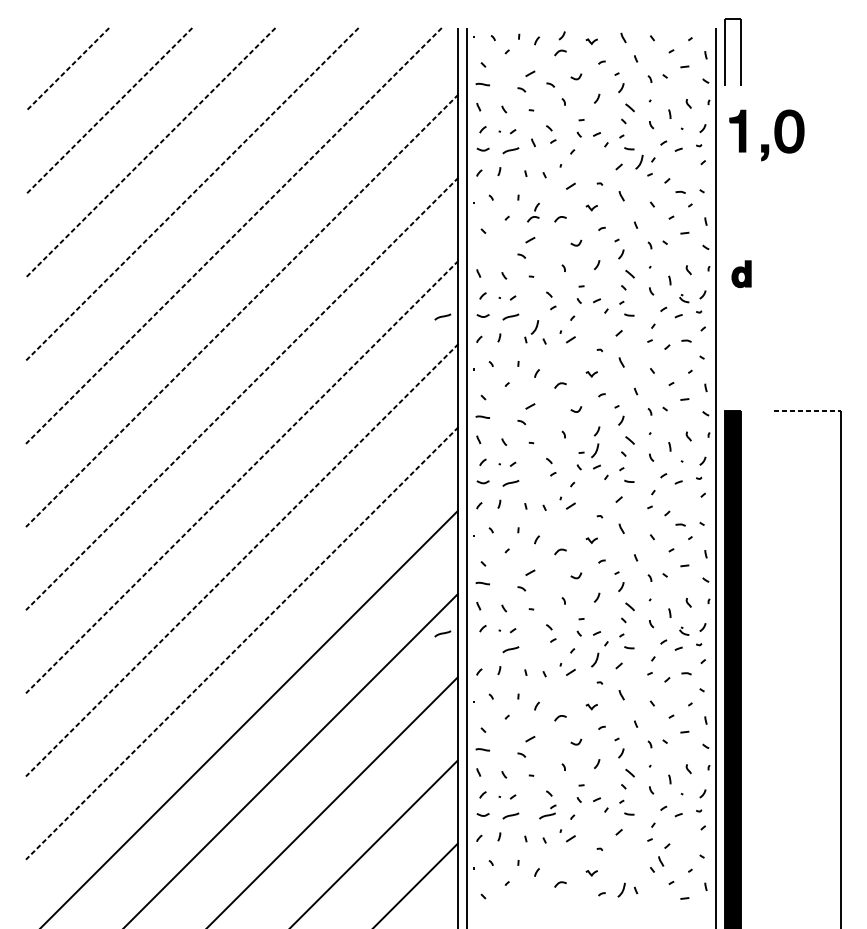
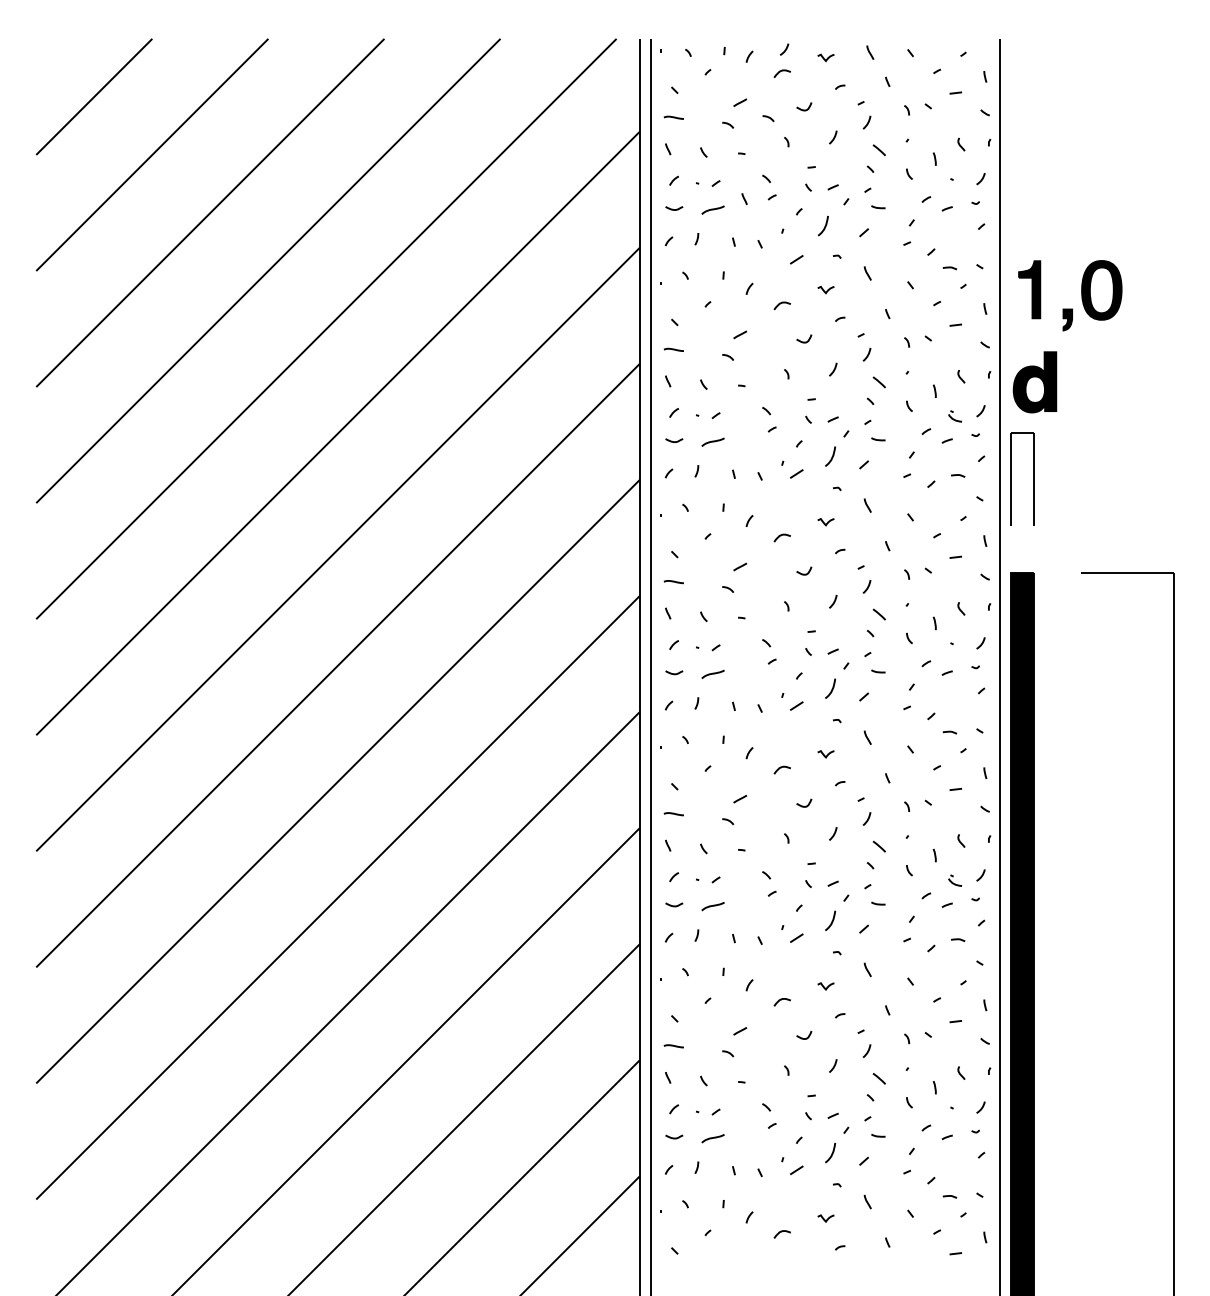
part: (724, 51) -> (1011, 478), moved
line: (67, 70) -> (93, 97), dashed -> solid
line: (108, 111) -> (151, 155), dashed -> solid
part: (774, 135) -> (1081, 295), moved
line: (150, 153) -> (210, 213), dashed -> solid
curve: (640, 161) -> (824, 225), moved
line: (192, 194) -> (268, 271), dashed -> solid
curve: (532, 218) -> (742, 304), removed
line: (233, 236) -> (326, 329), dashed -> solid
curve: (482, 250) -> (673, 349), added
part: (741, 274) -> (1034, 382), size x1.67
line: (242, 310) -> (338, 433), dashed -> solid
curve: (442, 316) -> (617, 441), removed
curve: (535, 327) -> (831, 456), moved
line: (242, 393) -> (338, 549), dashed -> solid
line: (807, 410) -> (1127, 572), dashed -> solid
curve: (595, 451) -> (831, 689), moved
line: (242, 477) -> (338, 665), dashed -> solid
line: (242, 560) -> (338, 781), dashed -> solid
curve: (442, 633) -> (617, 884), removed
line: (242, 643) -> (338, 897), dashed -> solid
curve: (483, 648) -> (674, 905), added
curve: (547, 815) -> (763, 1138), removed
line: (680, 857) -> (949, 1196), added
line: (660, 861) -> (867, 1201), moved
curve: (622, 890) -> (831, 1153), moved

